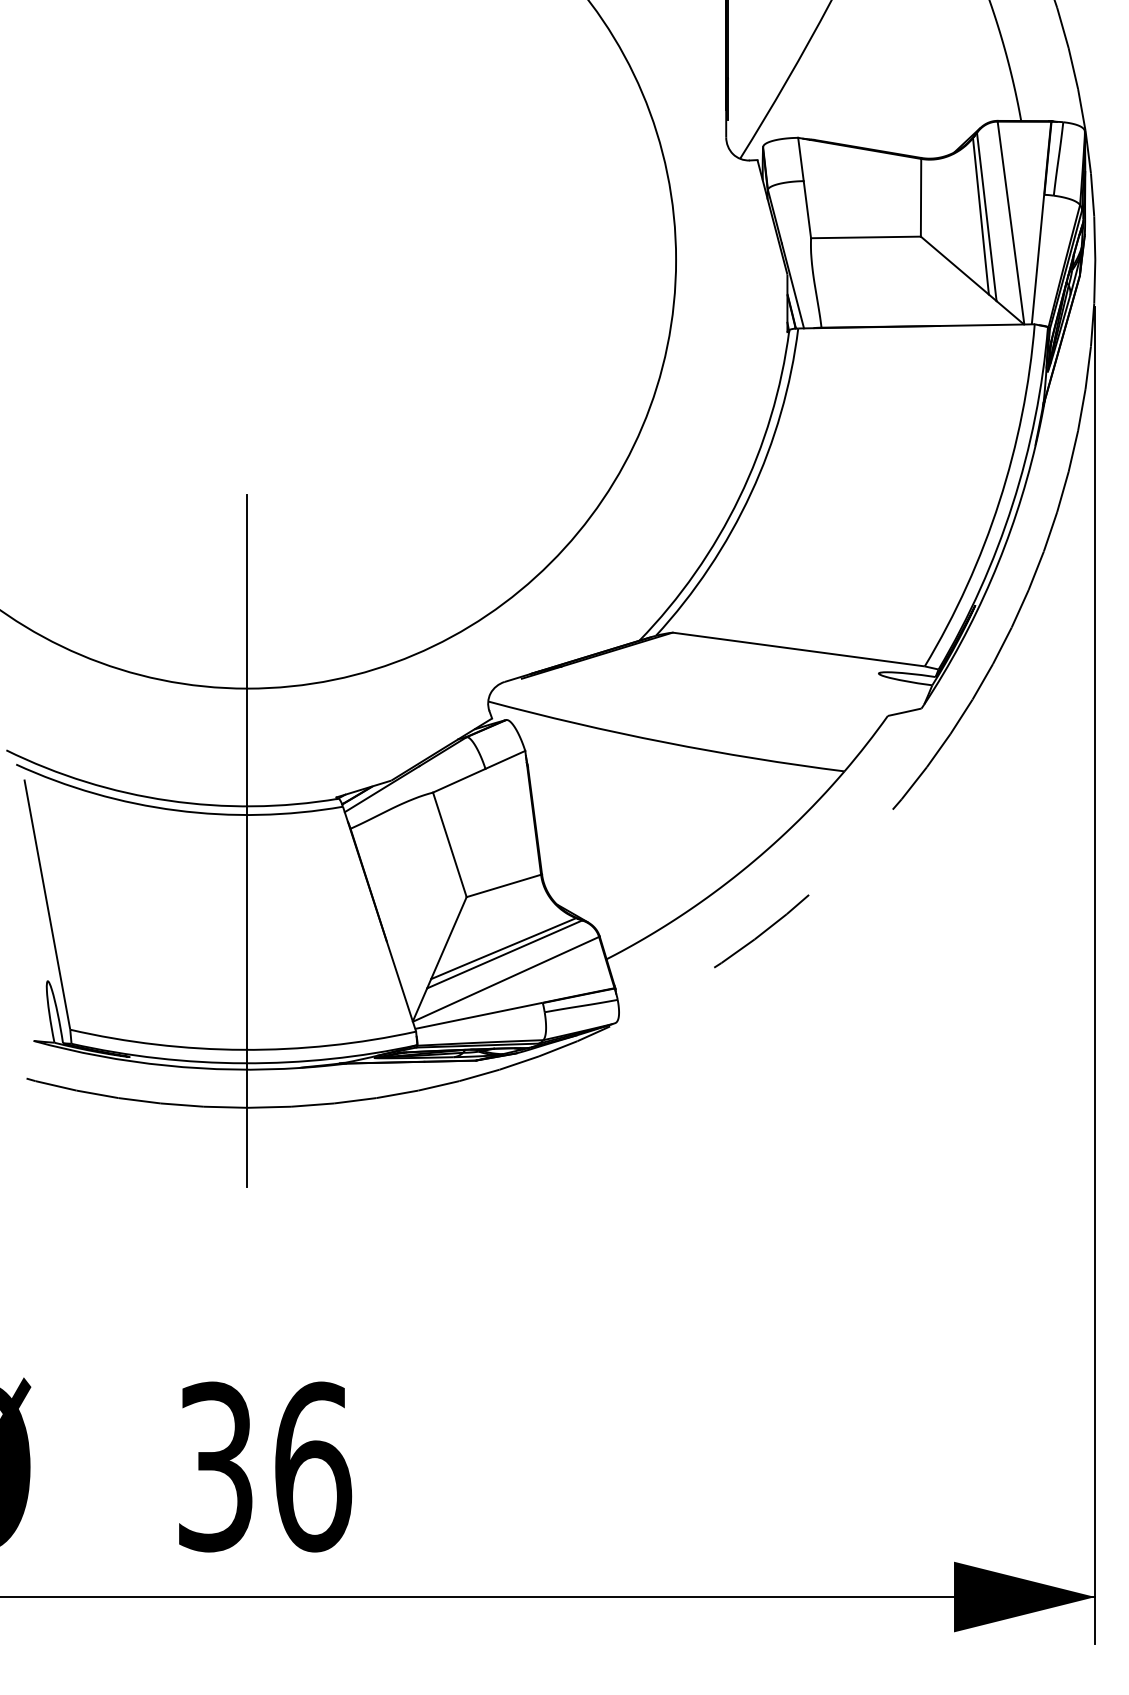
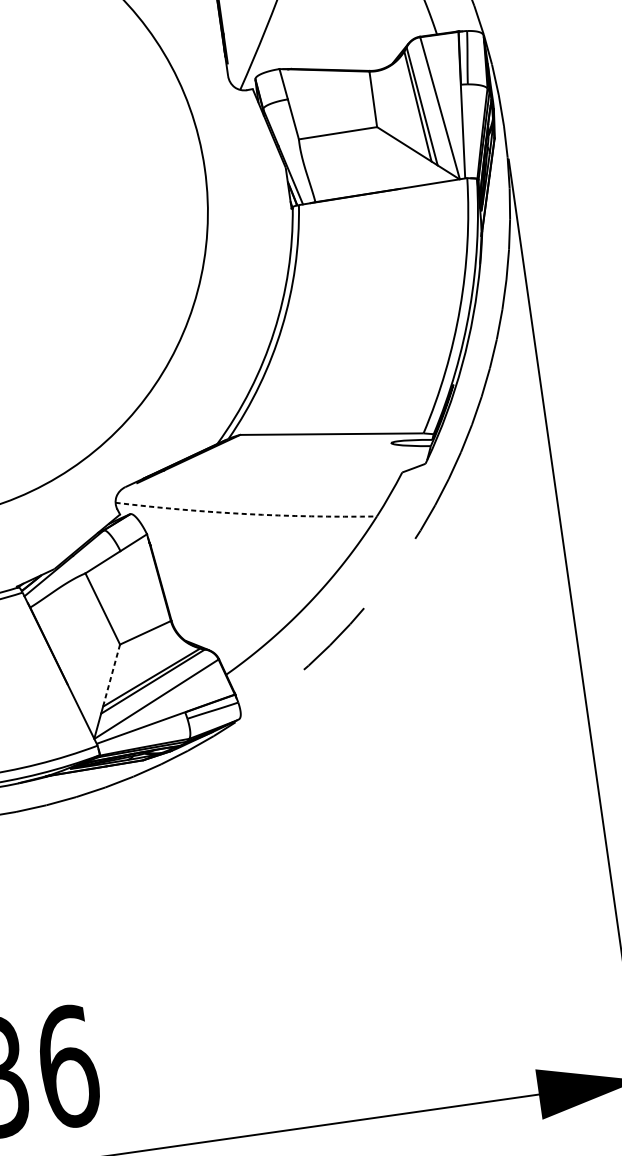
arc: (665, 742) -> (246, 514), solid -> dashed
line: (448, 938) -> (111, 675), solid -> dashed

